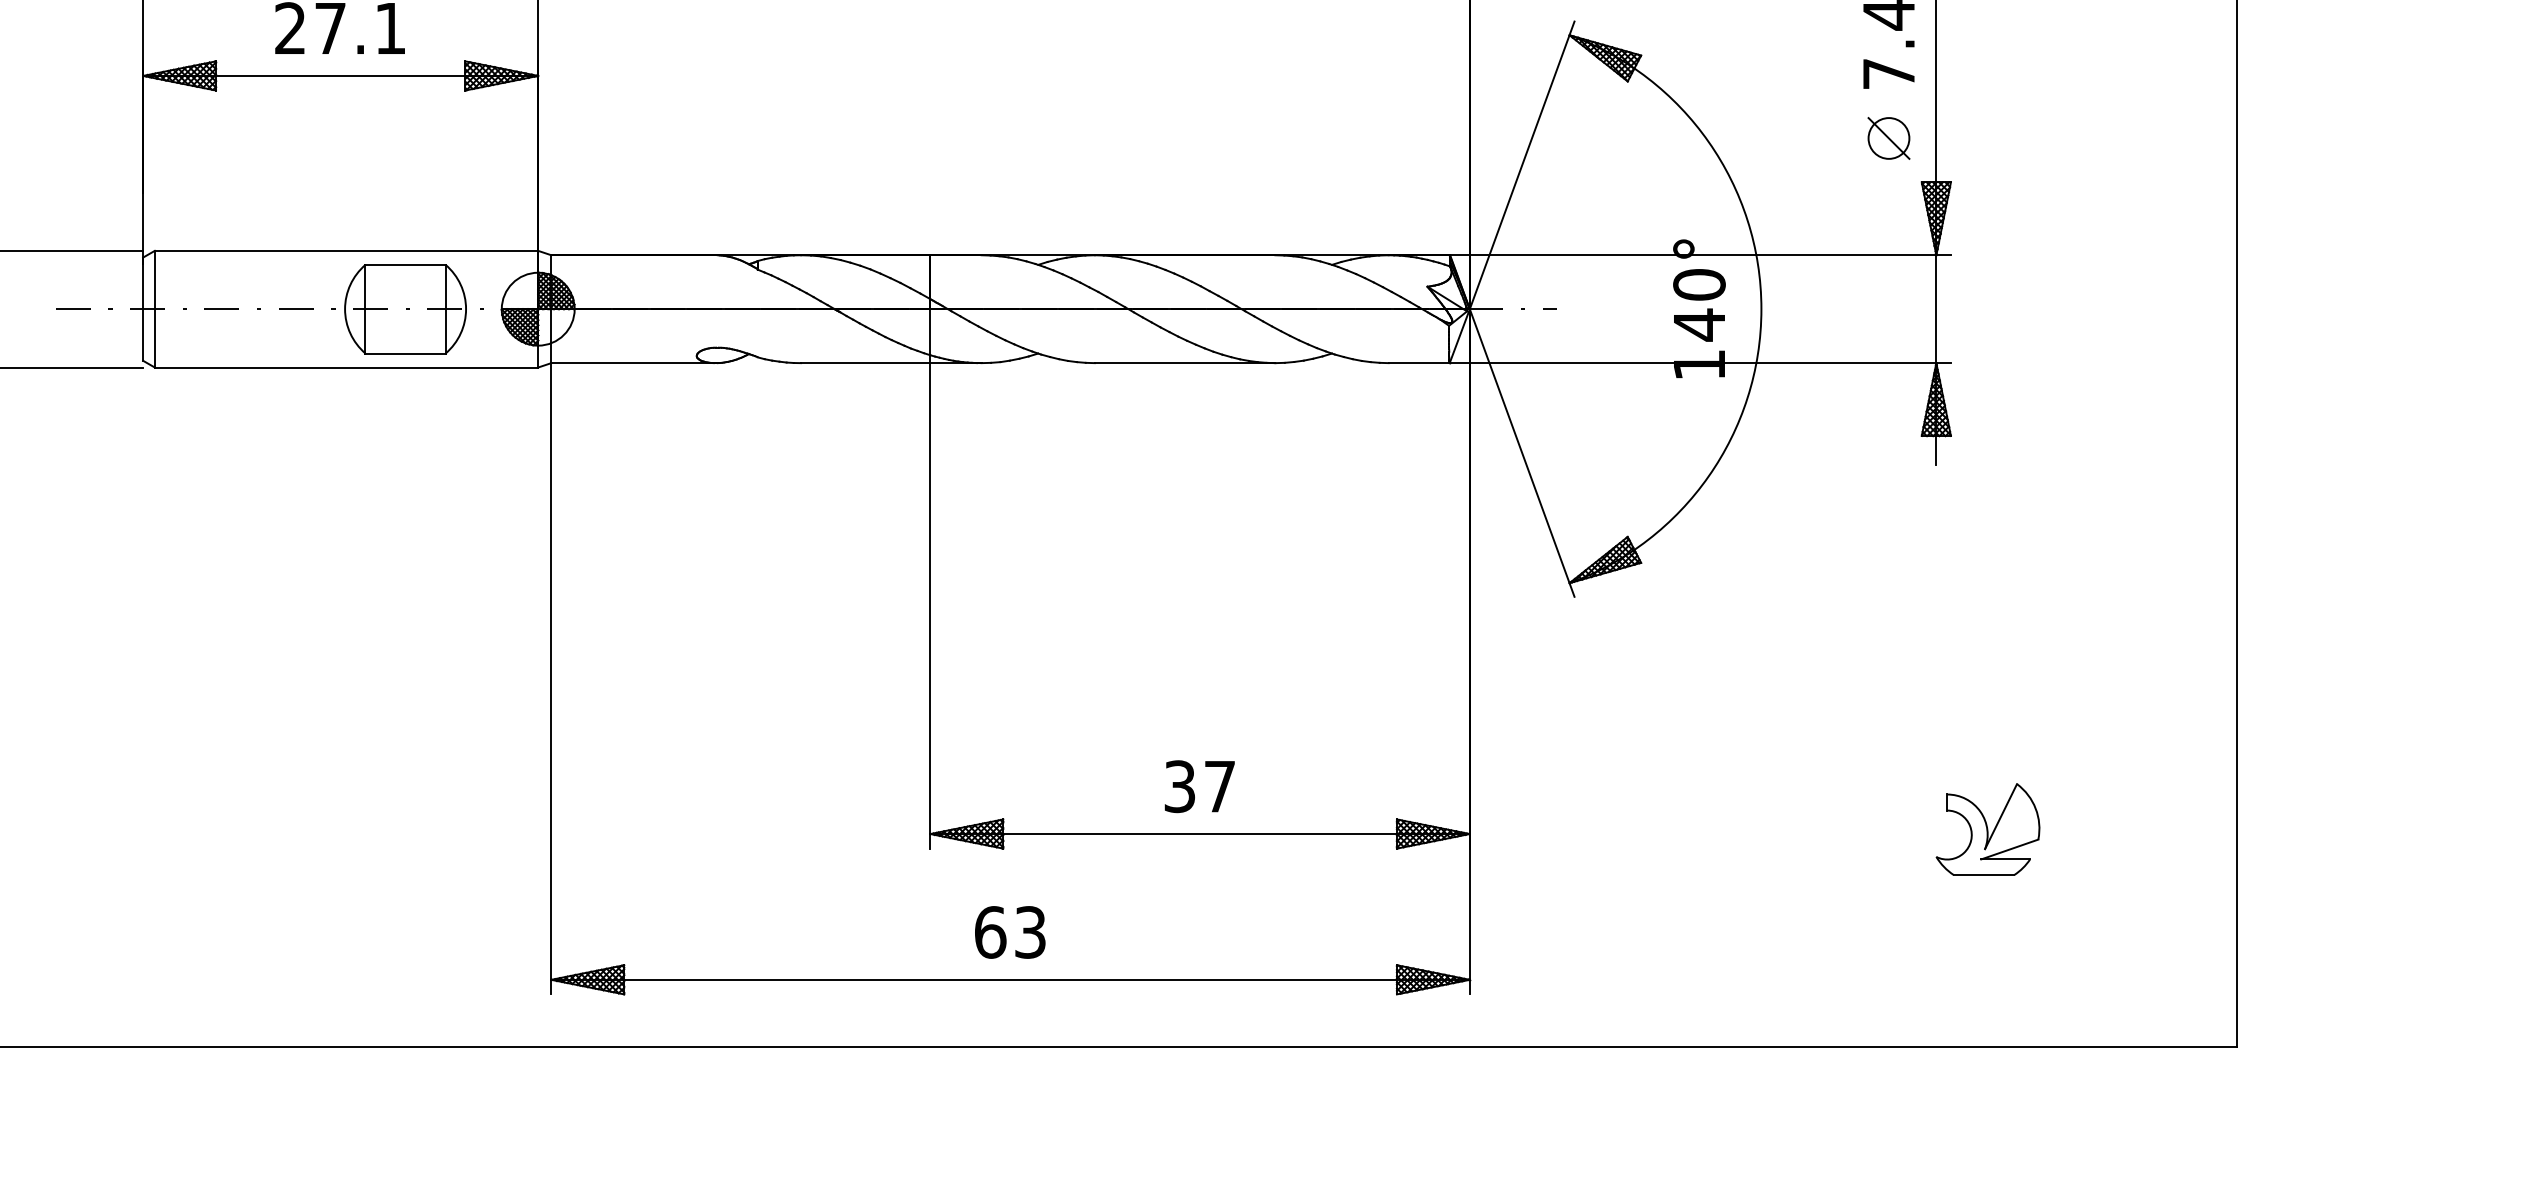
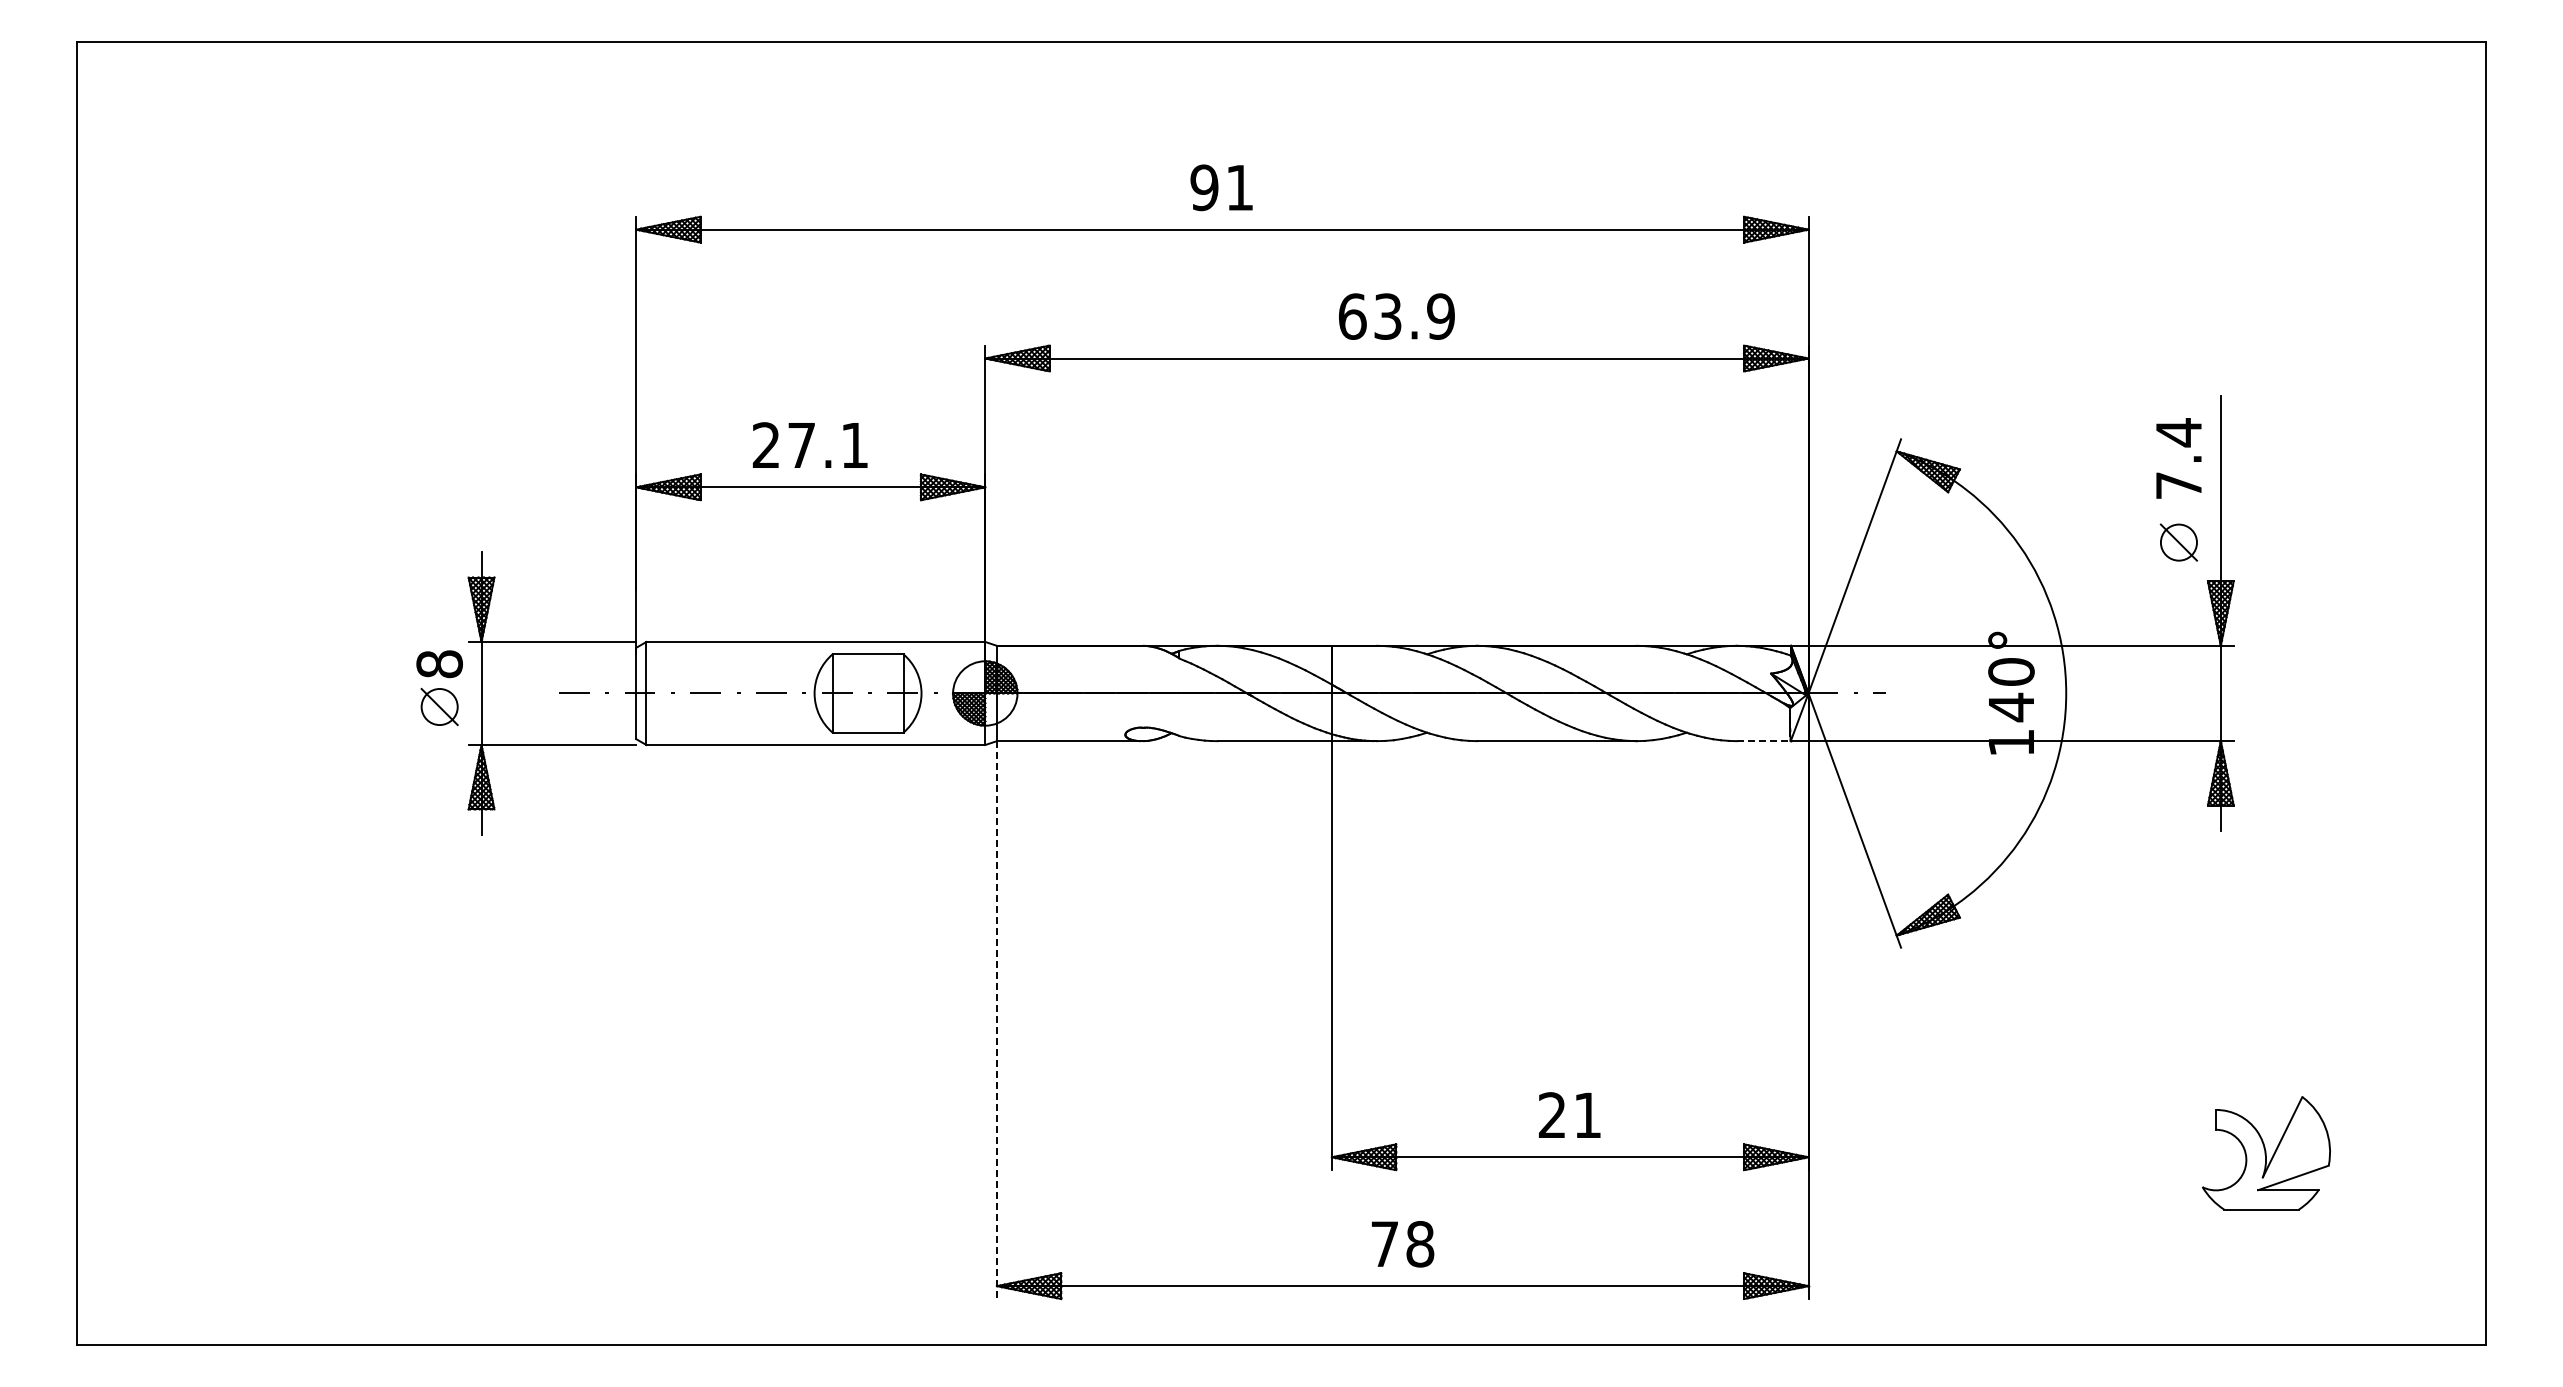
line: (1418, 363) -> (1763, 741), solid -> dashed
line: (550, 679) -> (996, 1020), solid -> dashed
text: (1199, 786) -> (1569, 1115), 37 -> 21
part: (1988, 829) -> (2266, 1153), size x1.4
text: (1010, 932) -> (1402, 1244), 63 -> 78

